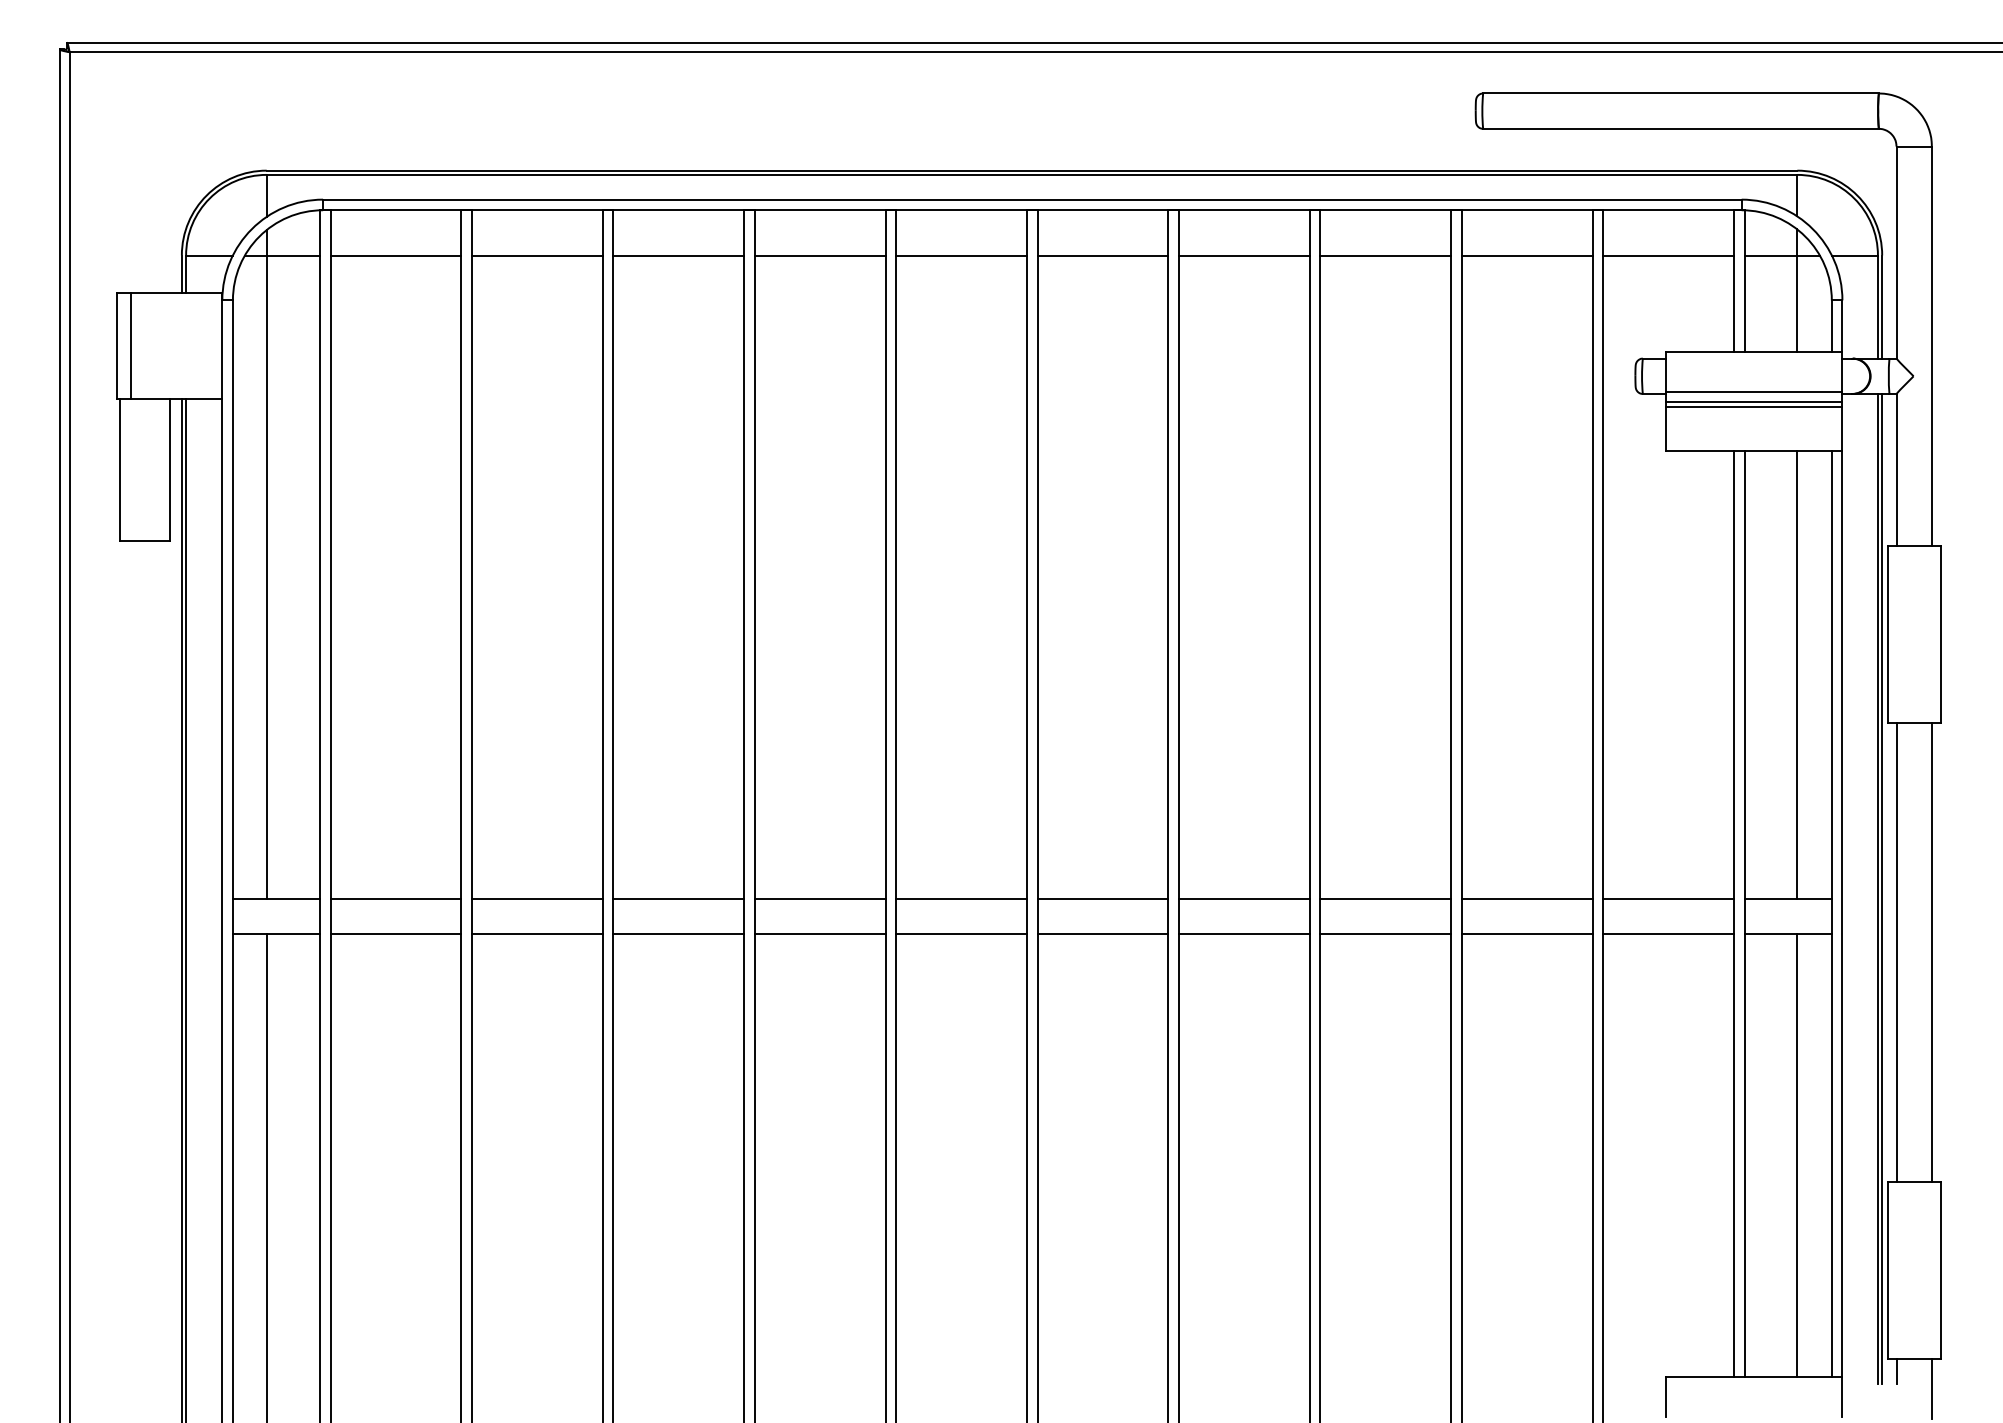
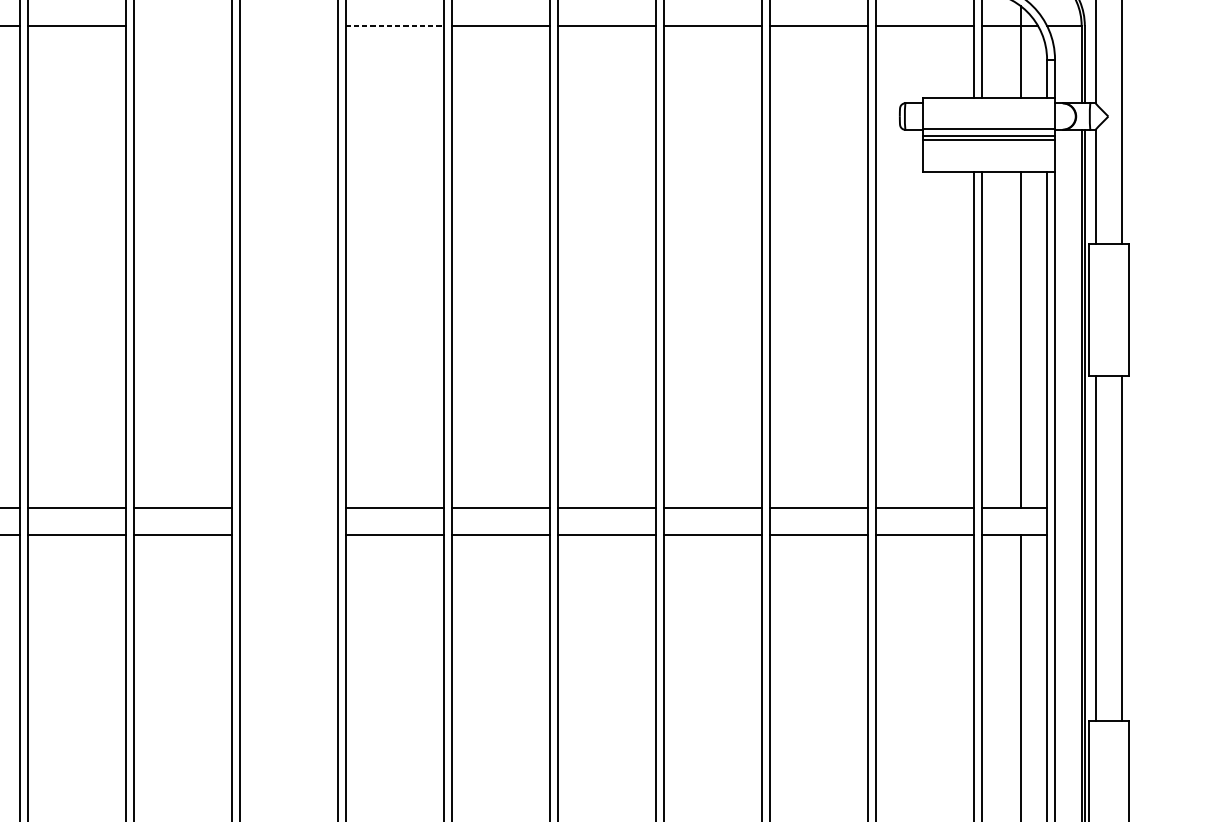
line: (678, 255) -> (182, 25), removed
line: (819, 255) -> (288, 25), removed
line: (962, 255) -> (395, 25), solid -> dashed
line: (819, 898) -> (288, 508), removed
line: (819, 934) -> (288, 535), removed

